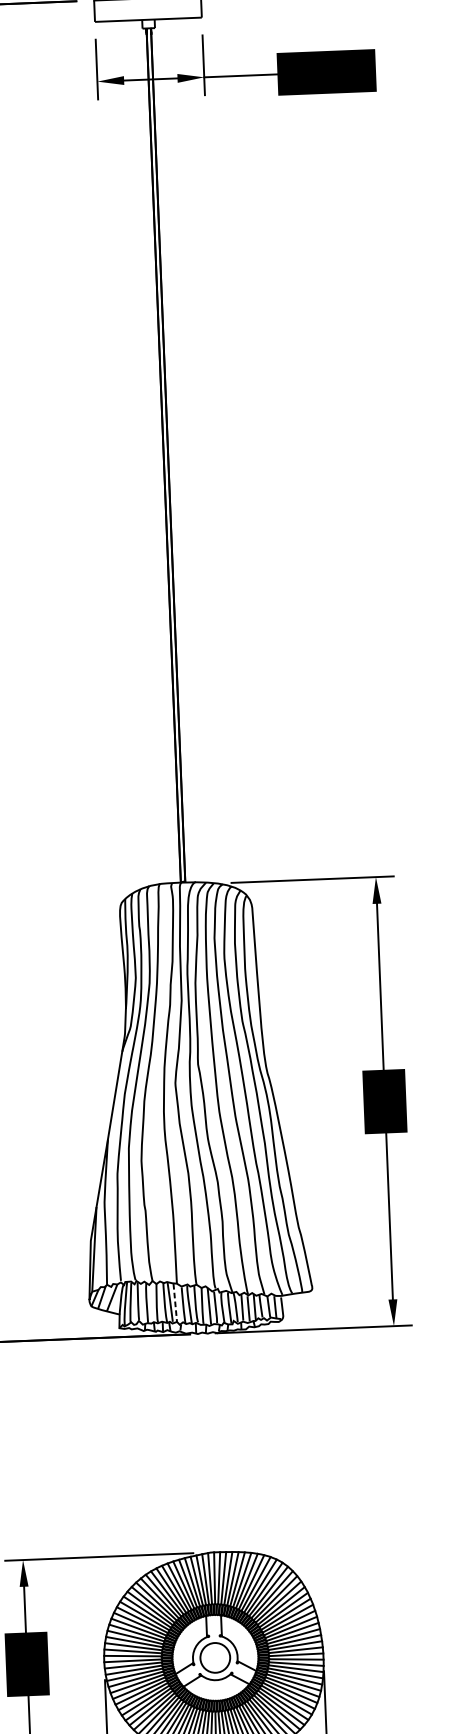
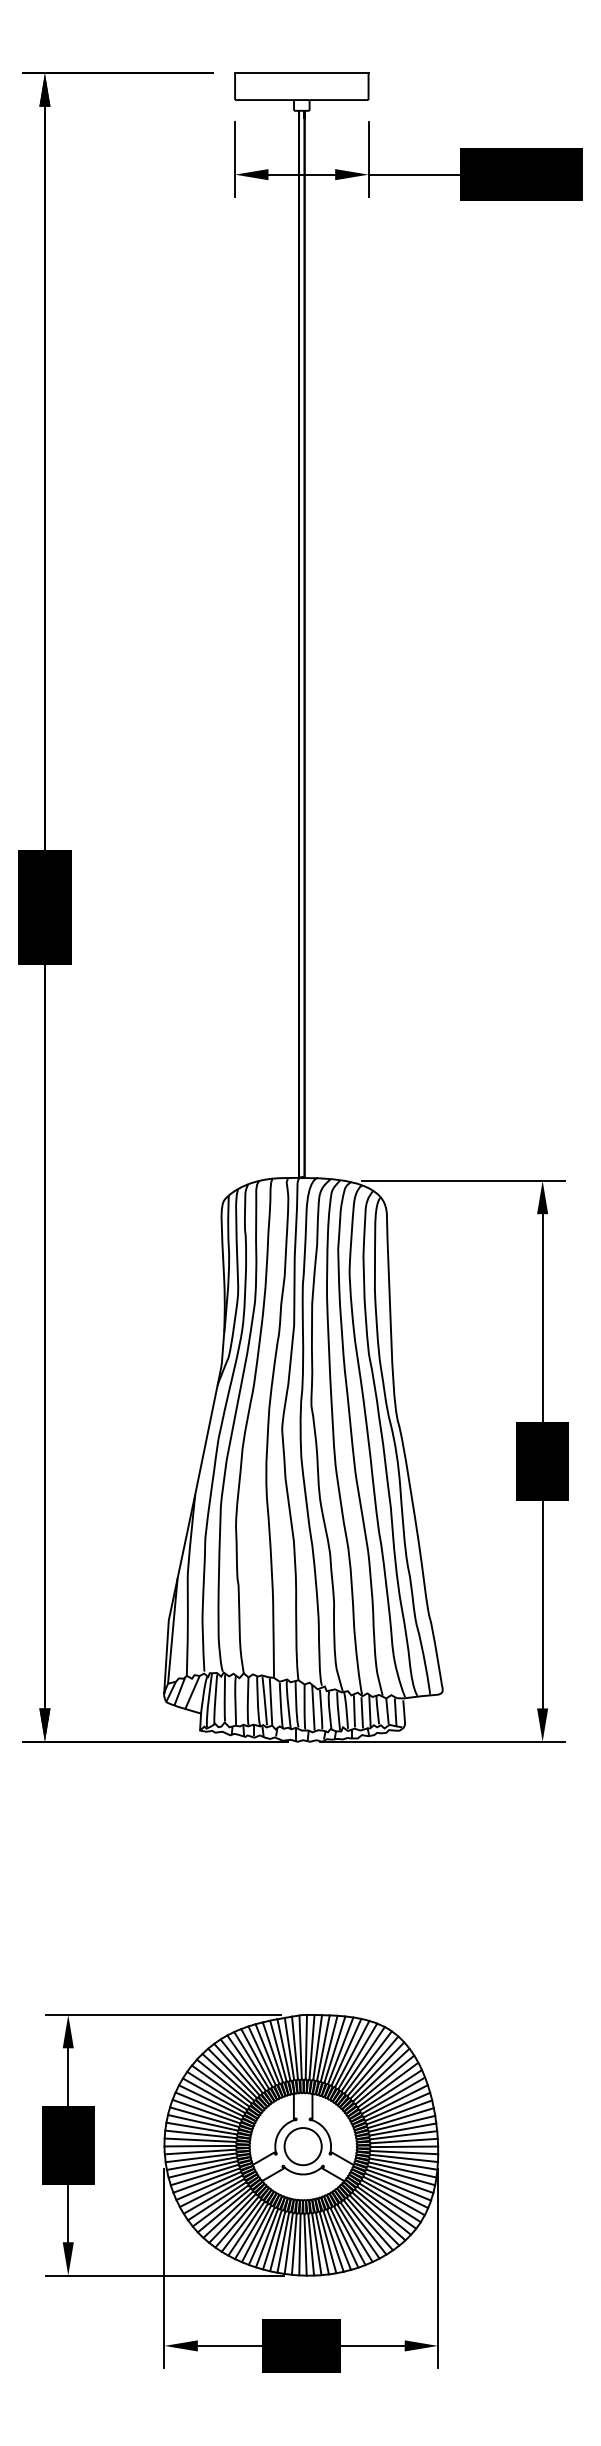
line: (175, 1302) -> (271, 1701), dashed -> solid

